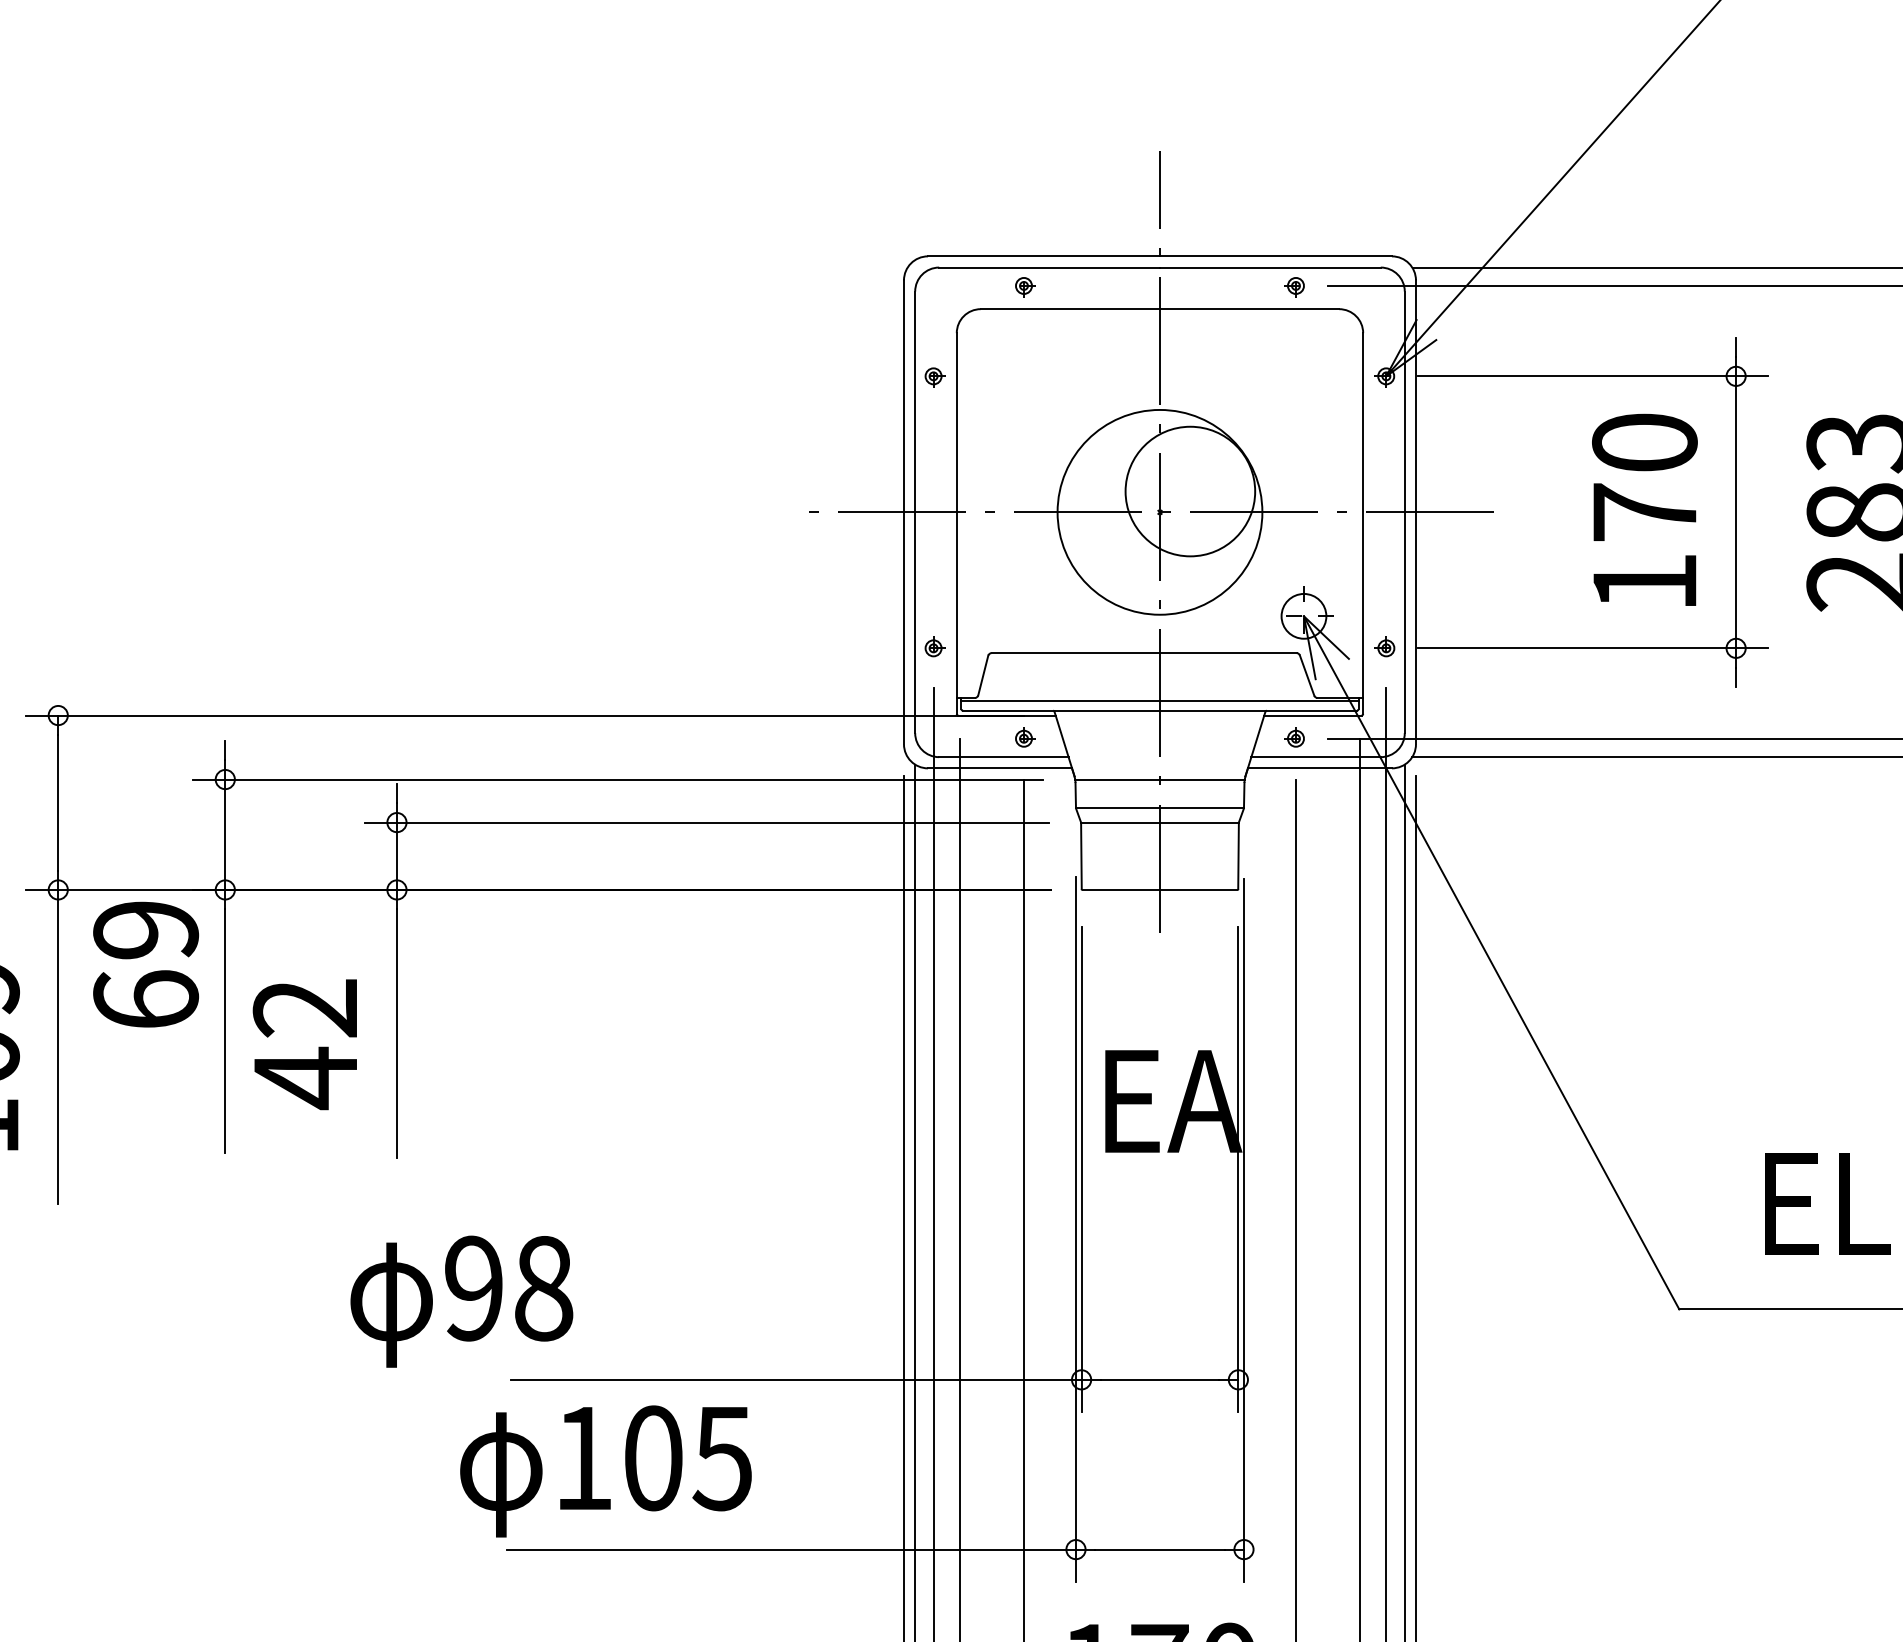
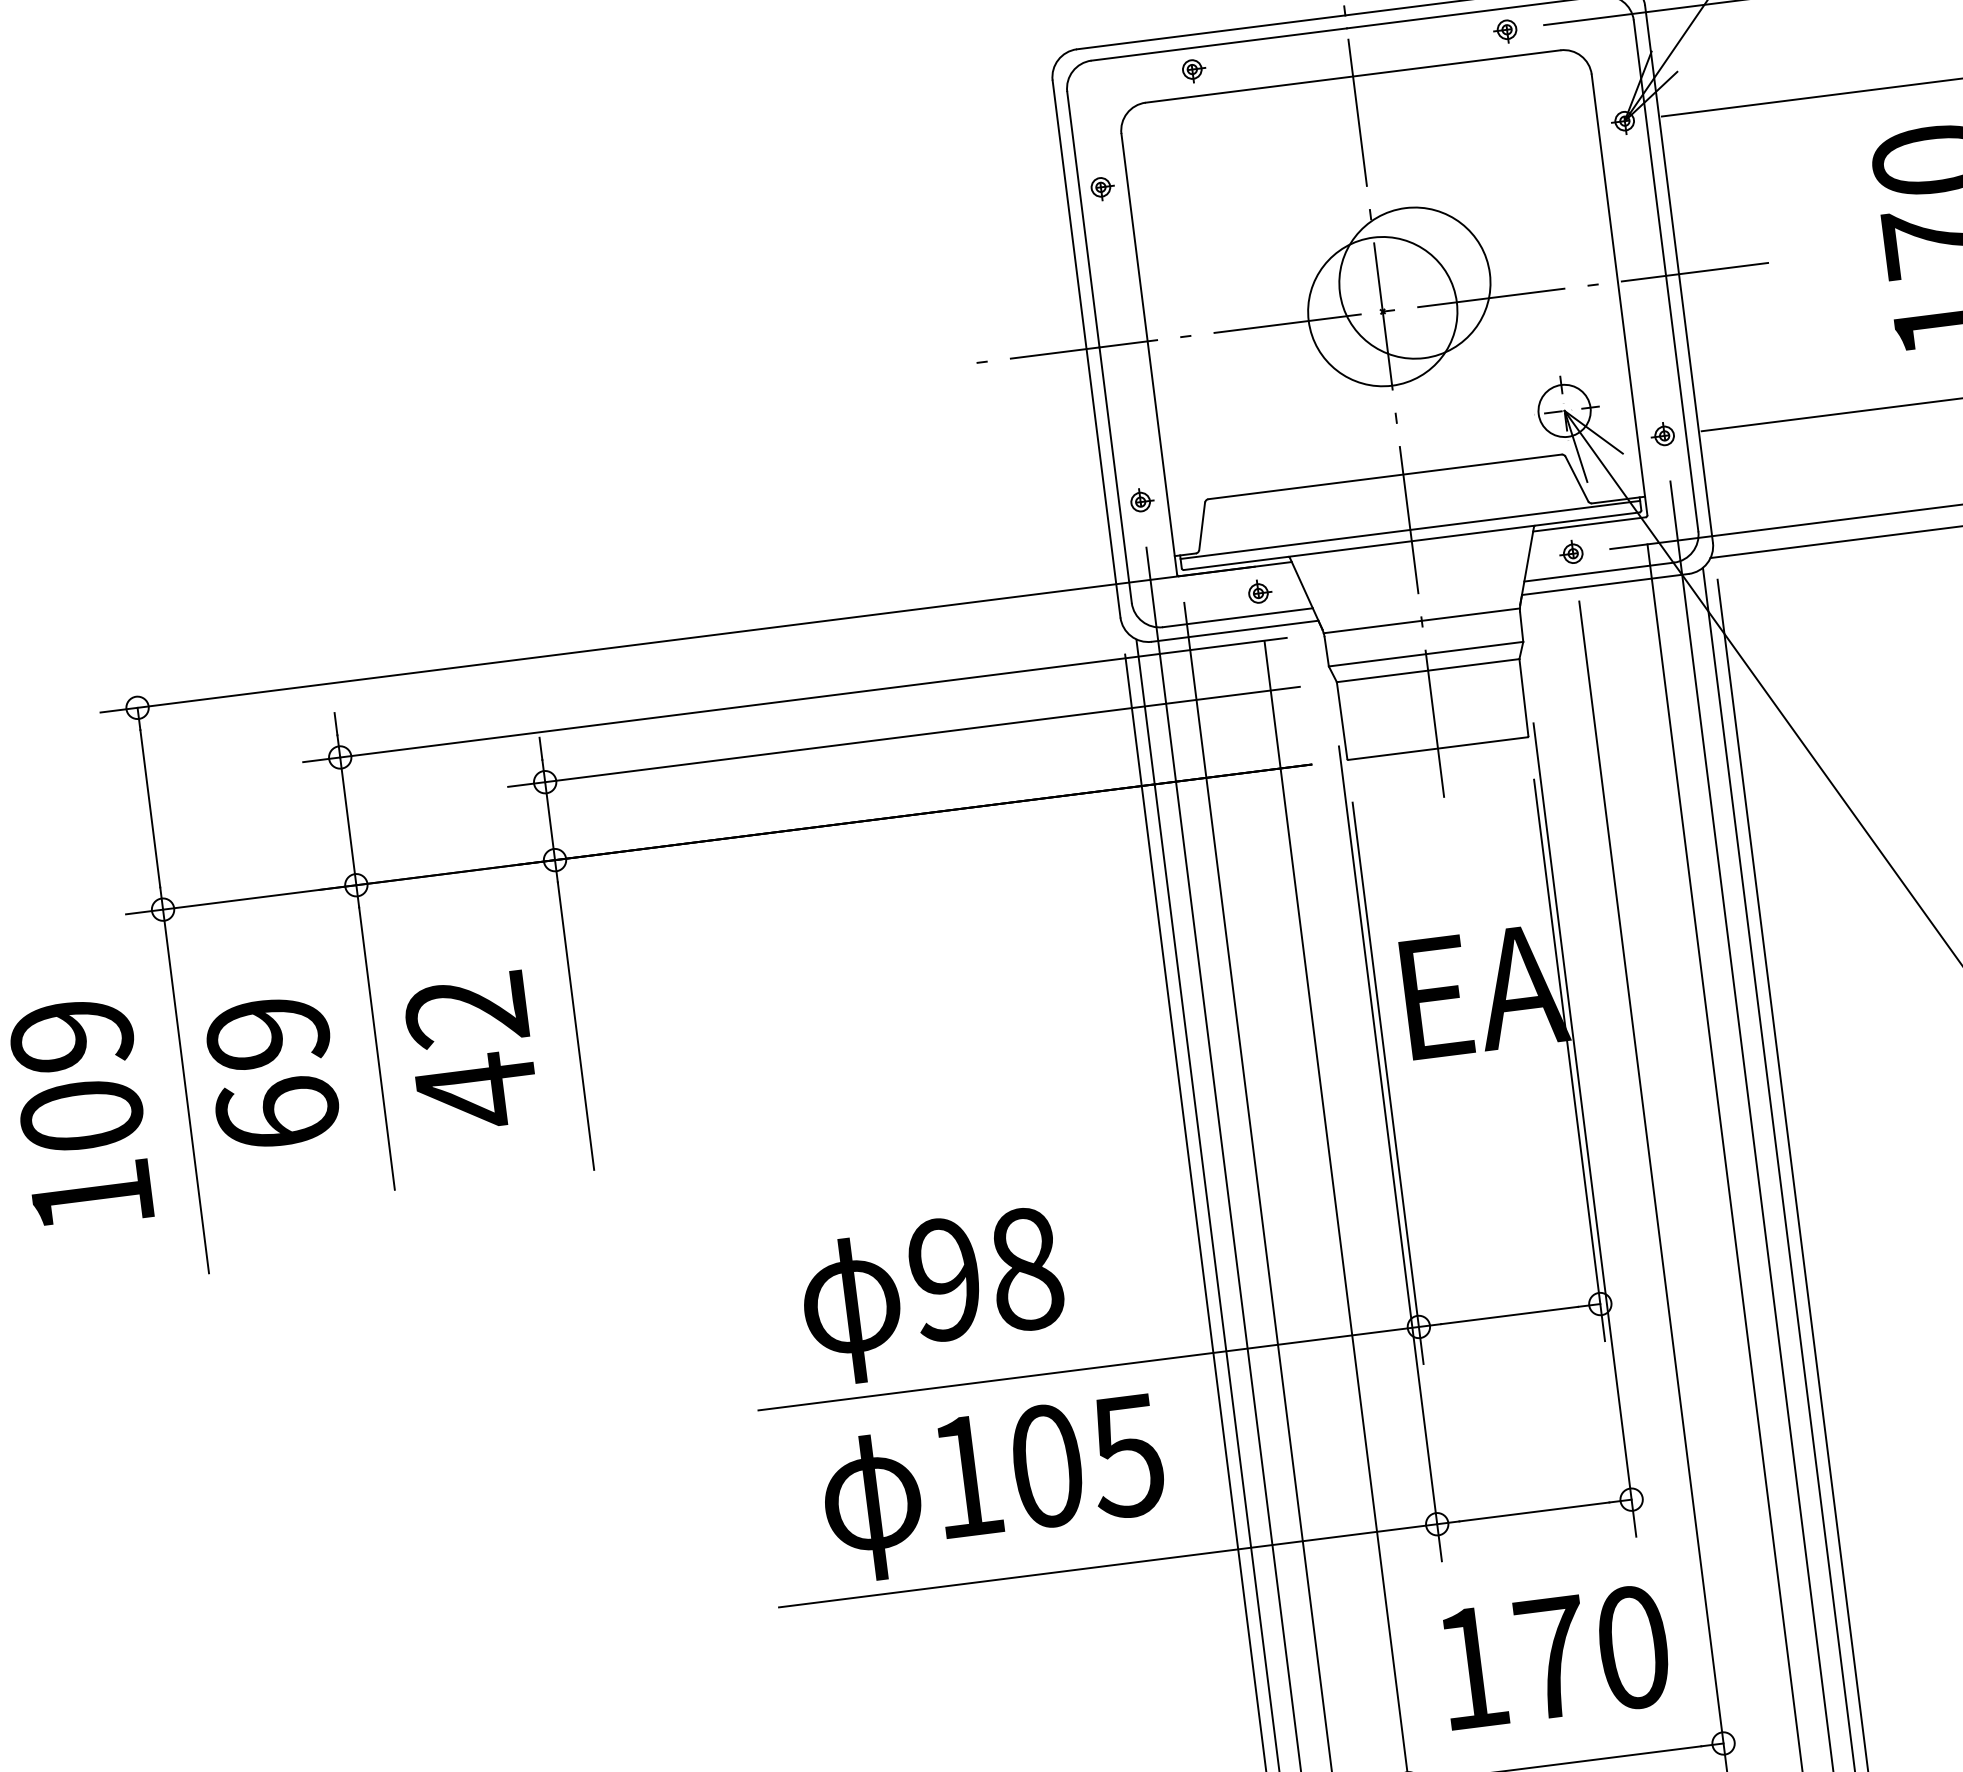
circle: (1159, 512) -> (1382, 311), size x0.62
text: (145, 964) -> (272, 1072), moved
text: (461, 1301) -> (932, 1296), moved
text: (605, 1471) -> (993, 1488), moved

